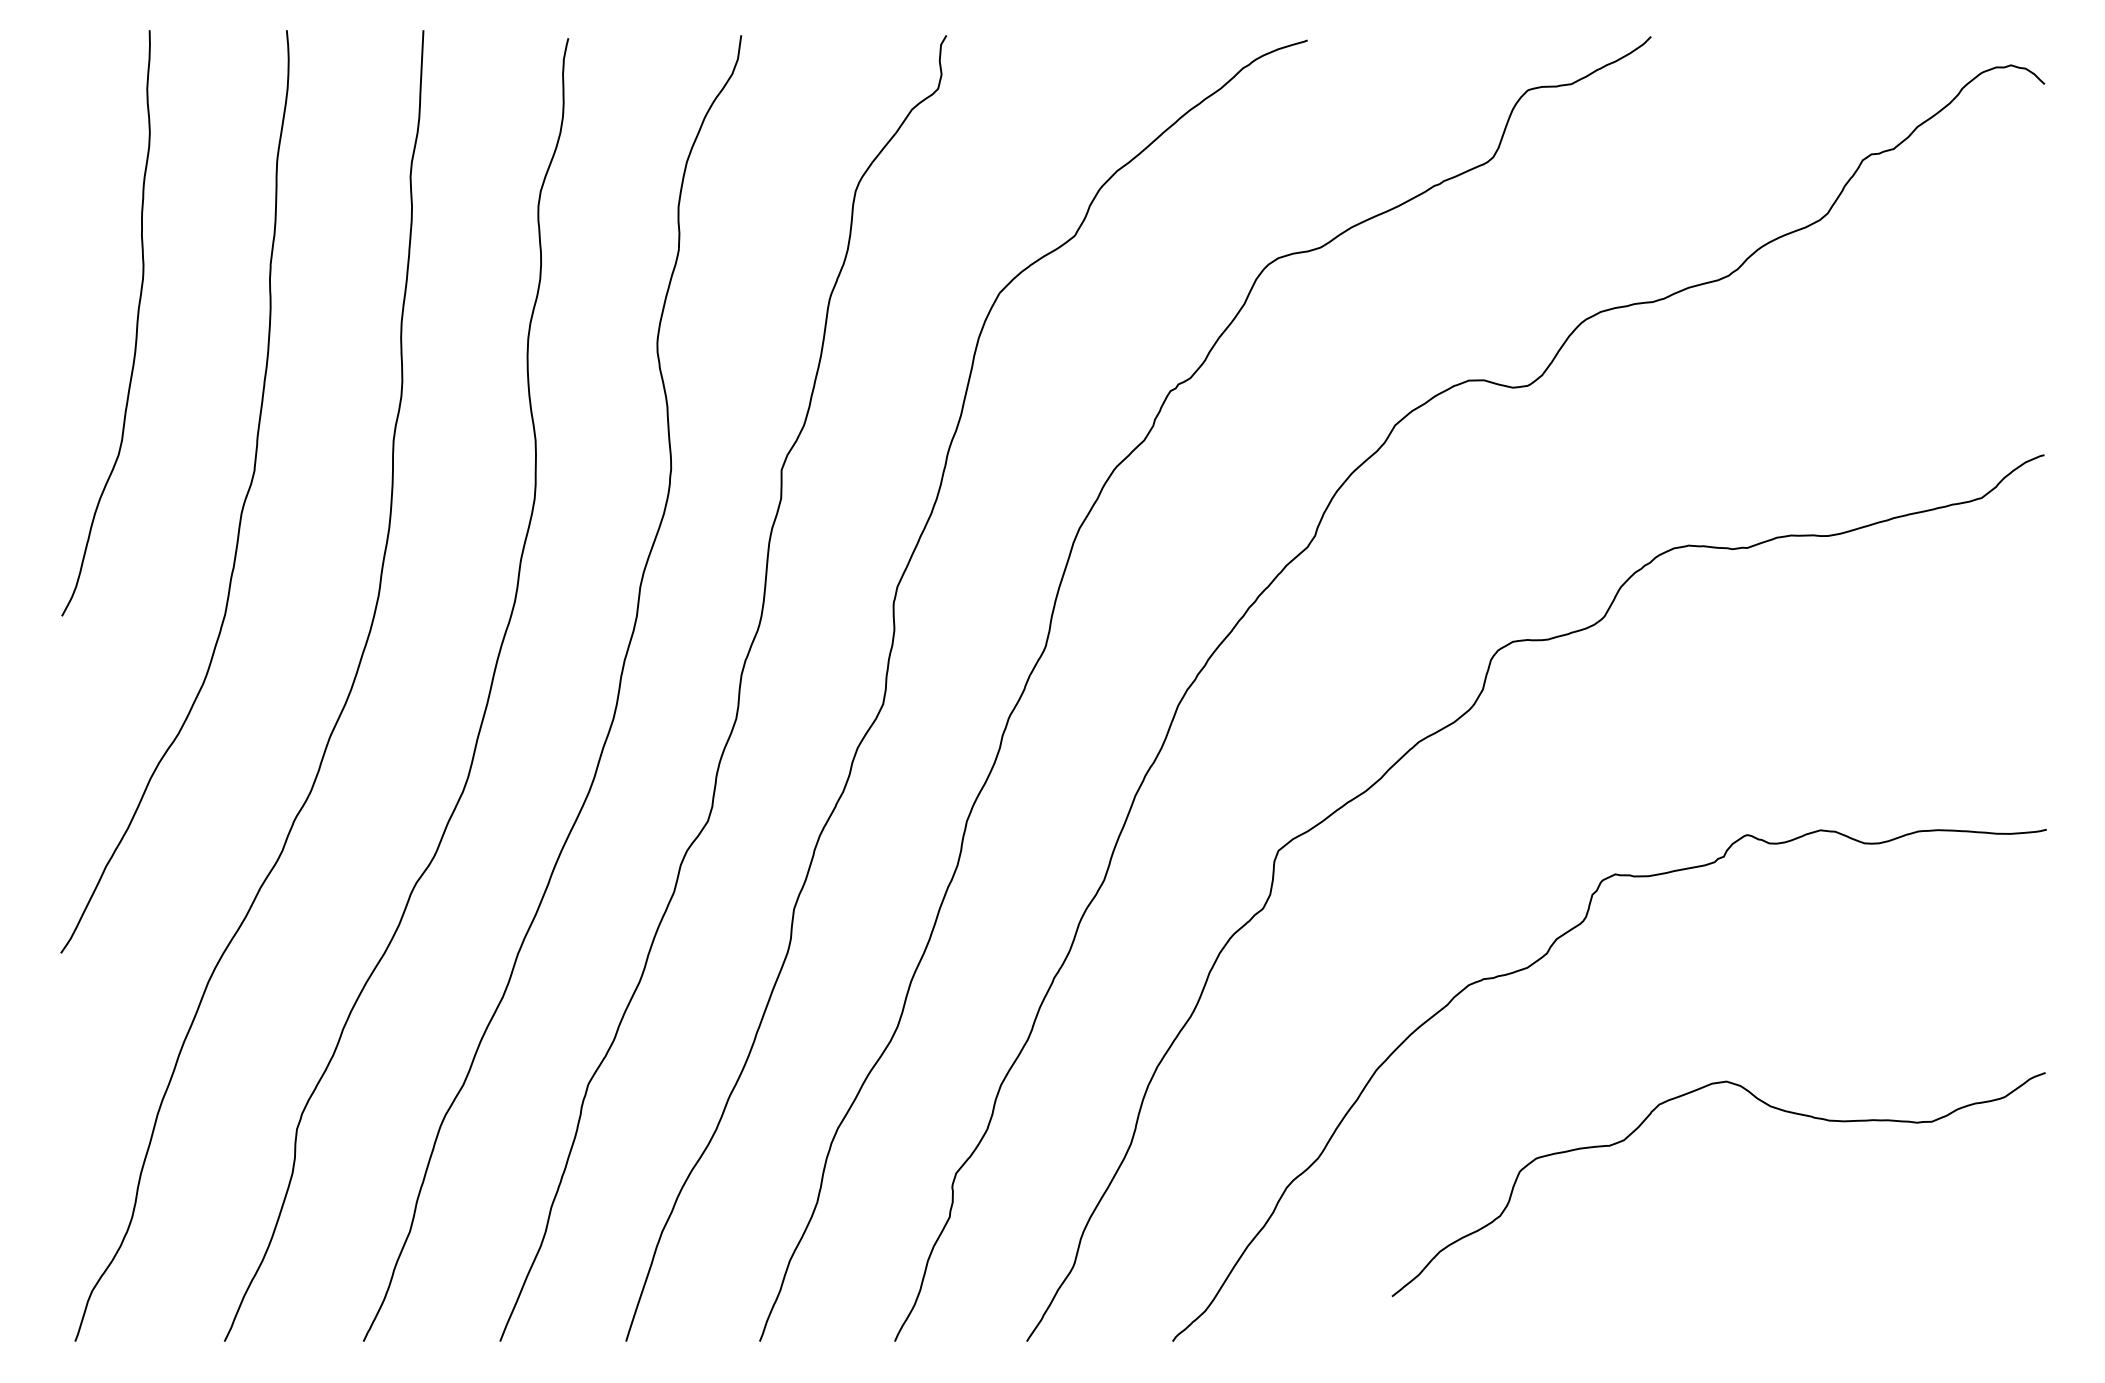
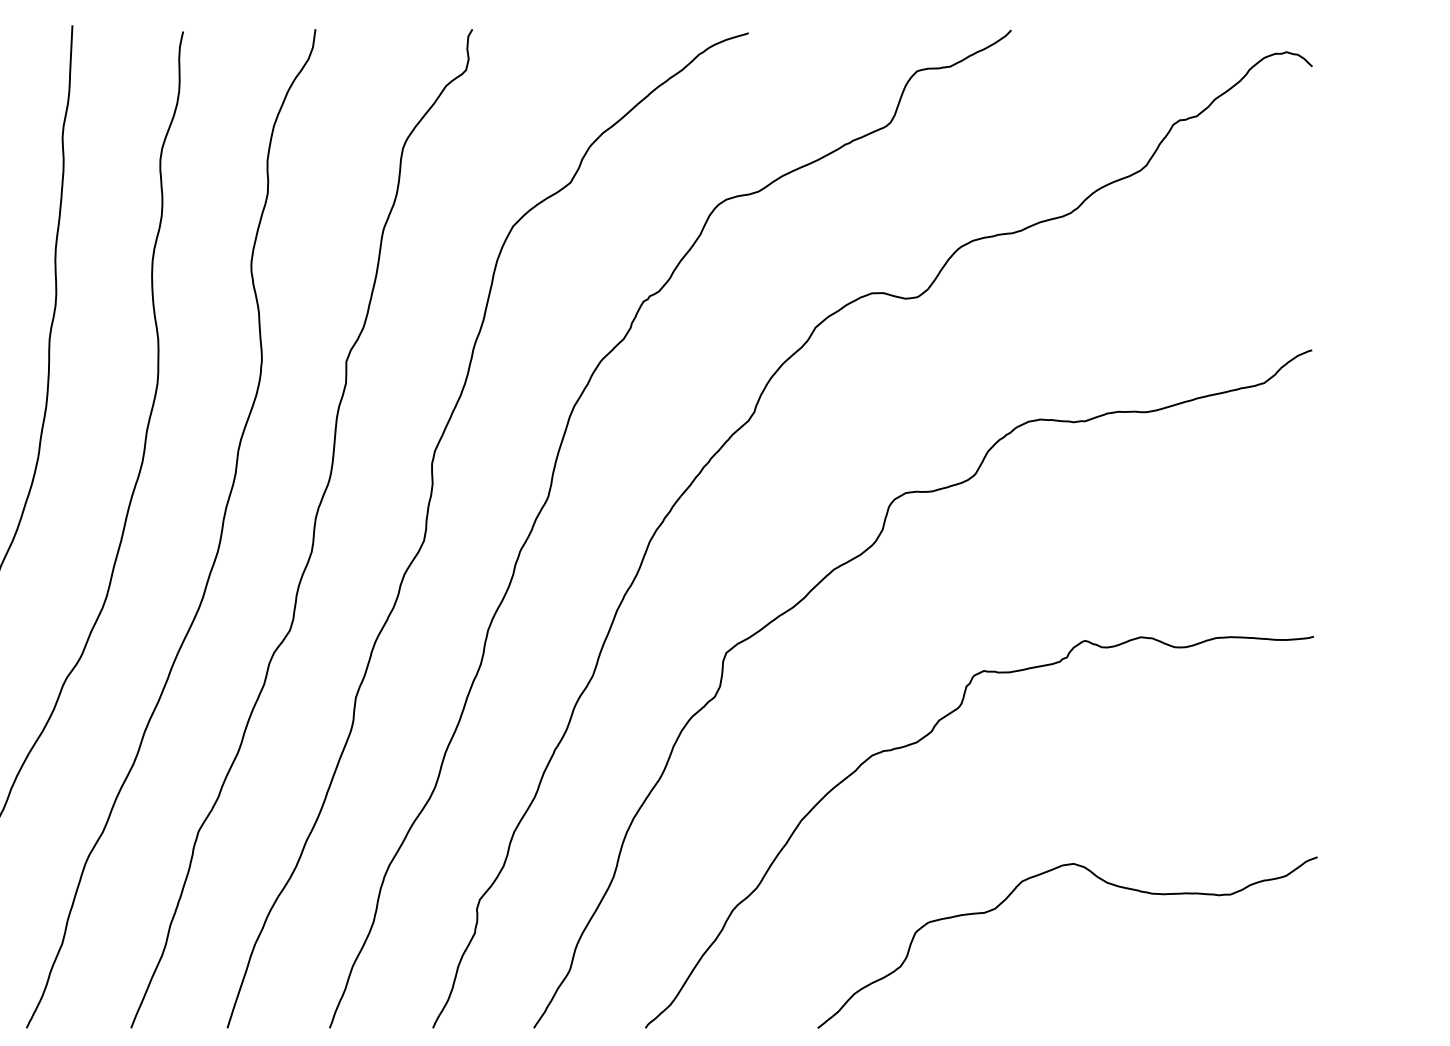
curve: (1768, 1106) -> (1105, 882), moved

